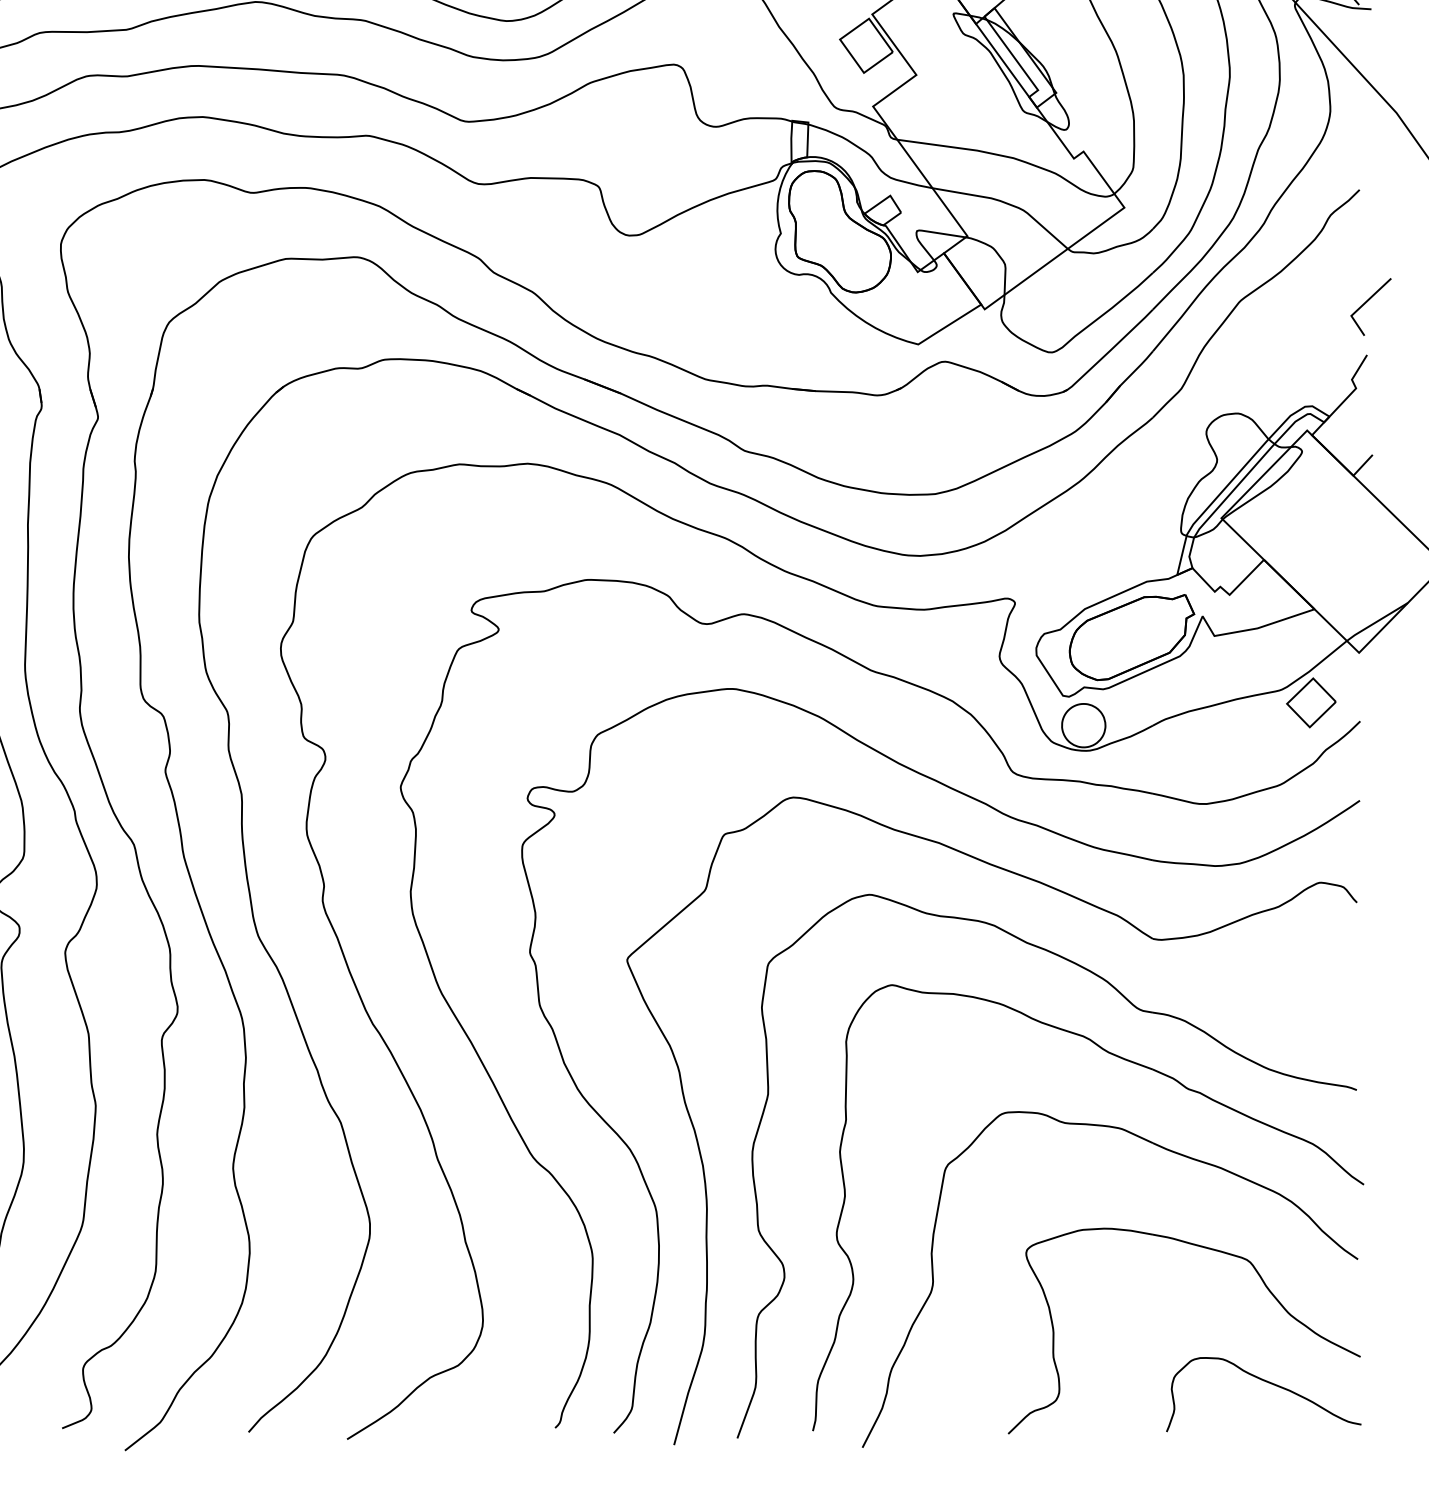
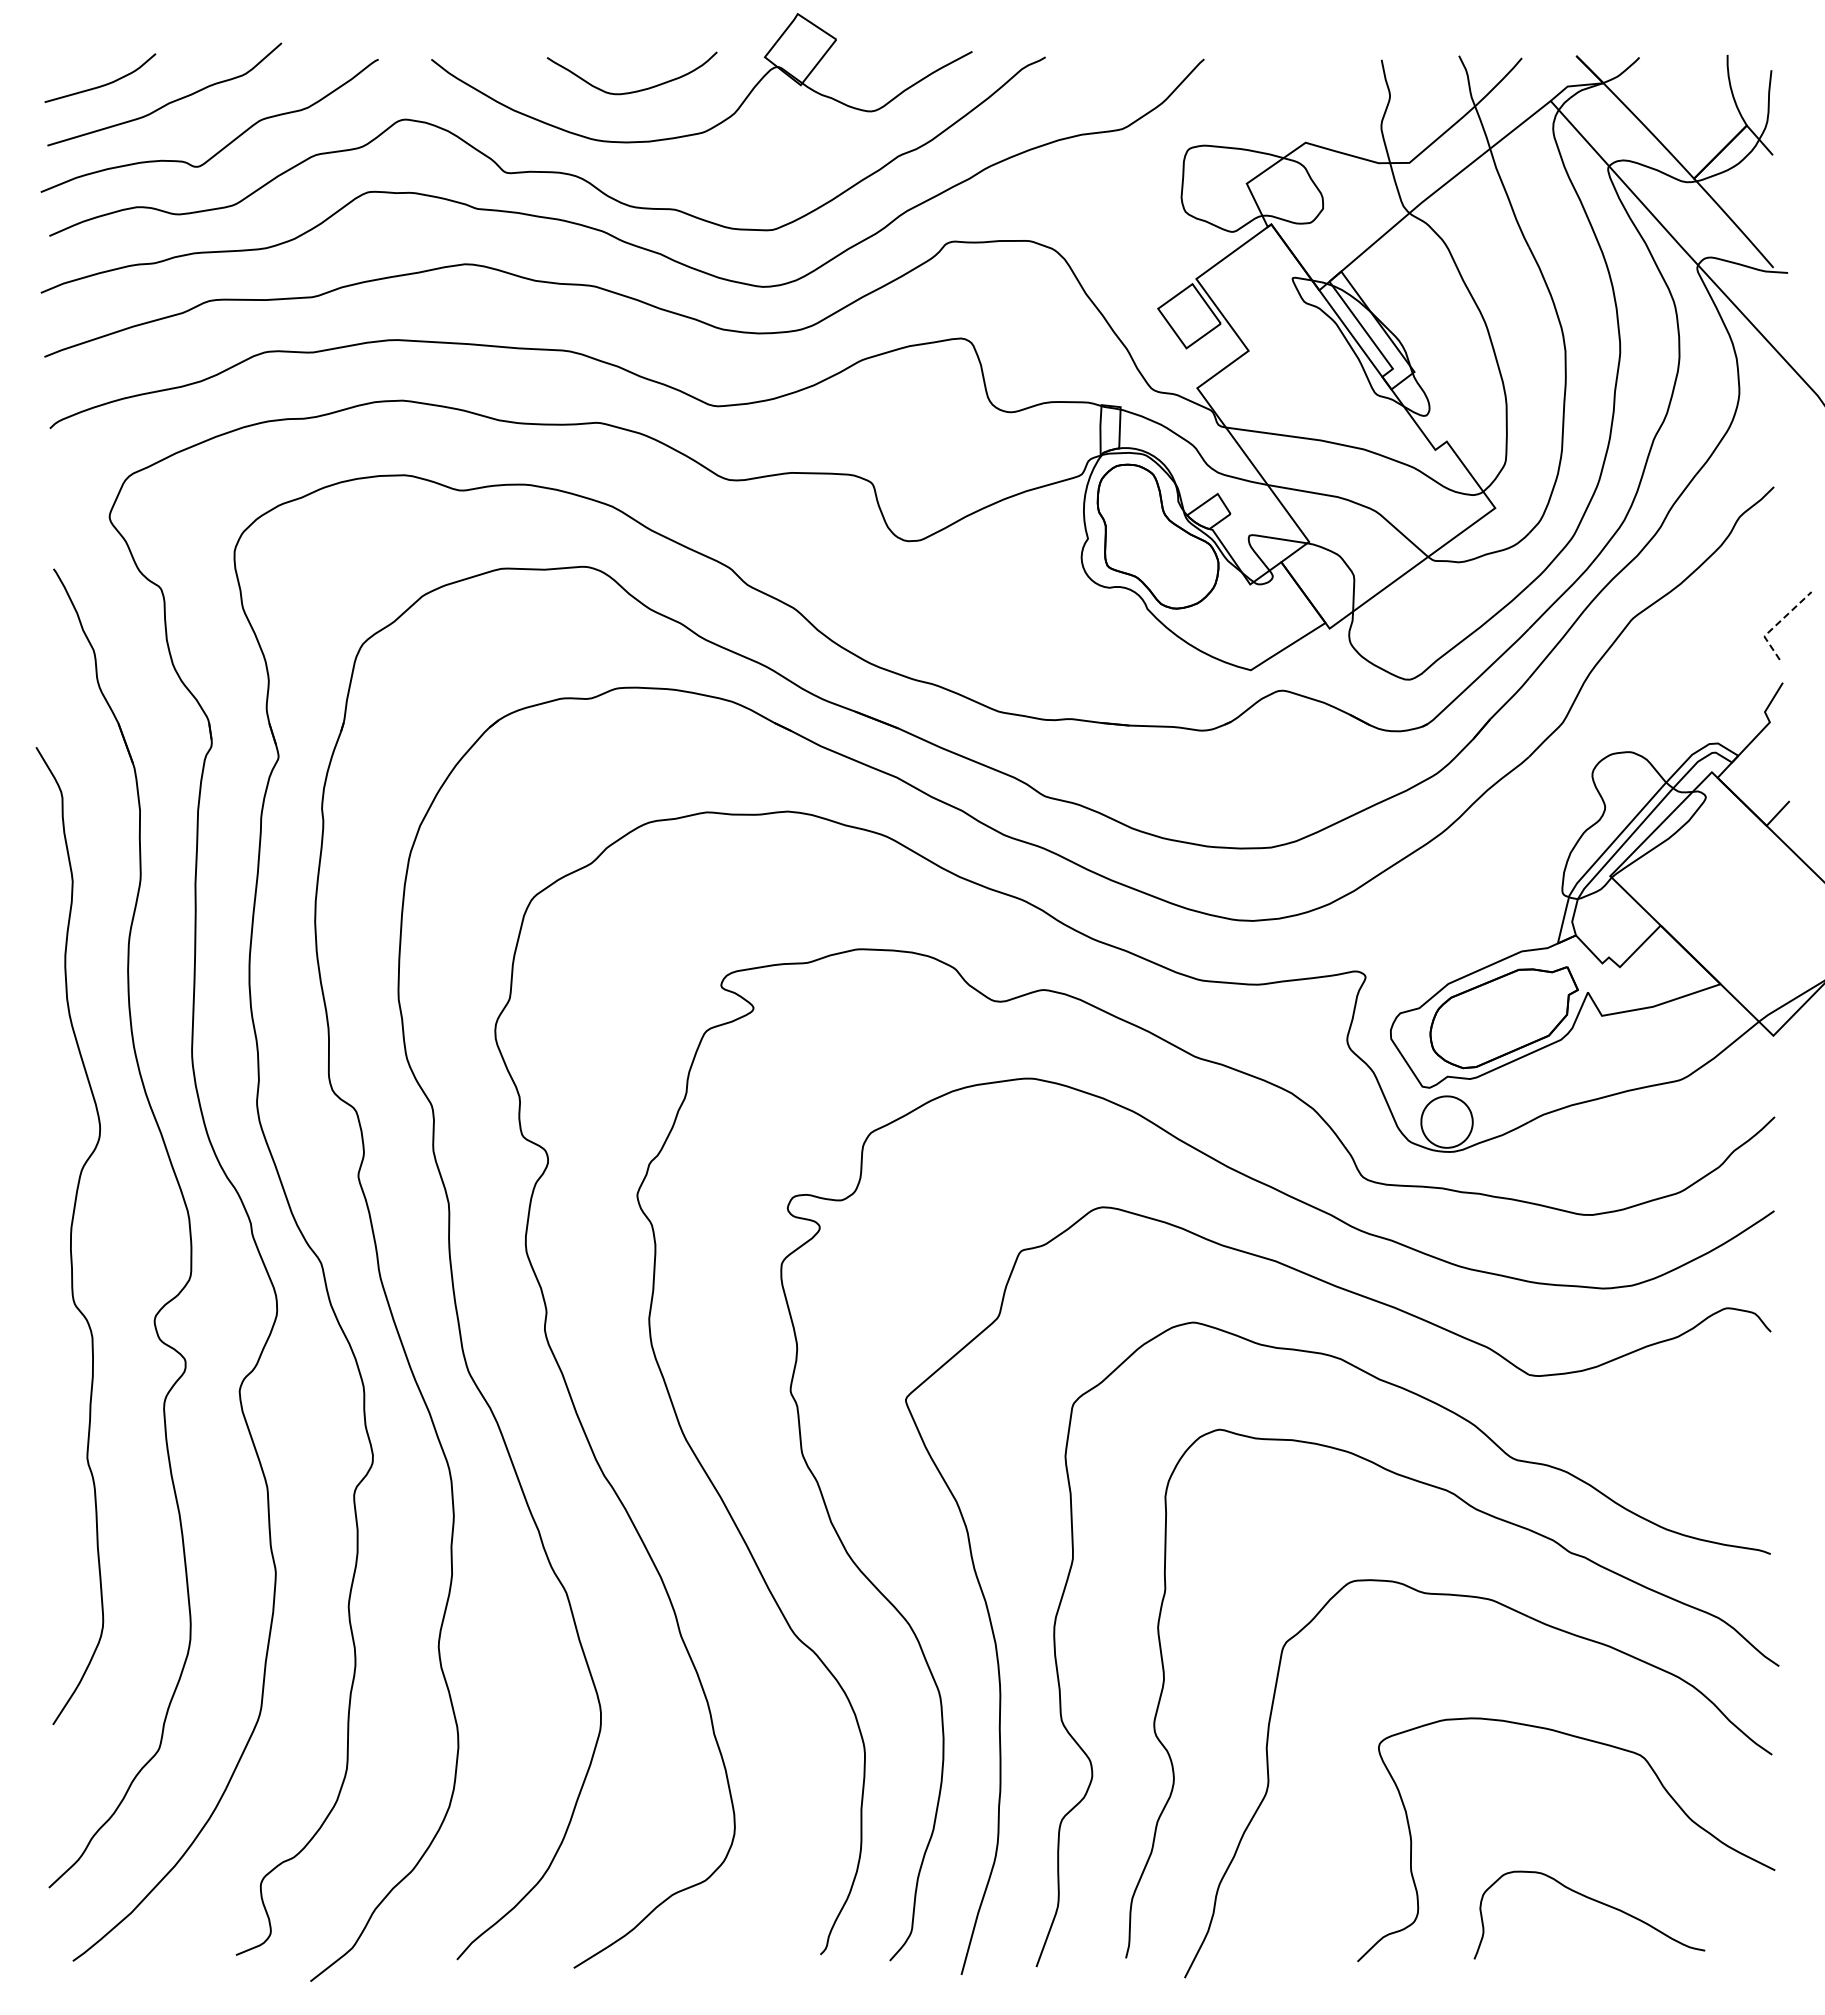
line: (1362, 305) -> (1777, 624), solid -> dashed
part: (1311, 702) -> (1716, 1094), removed
curve: (1268, 1383) -> (1594, 1901), moved

